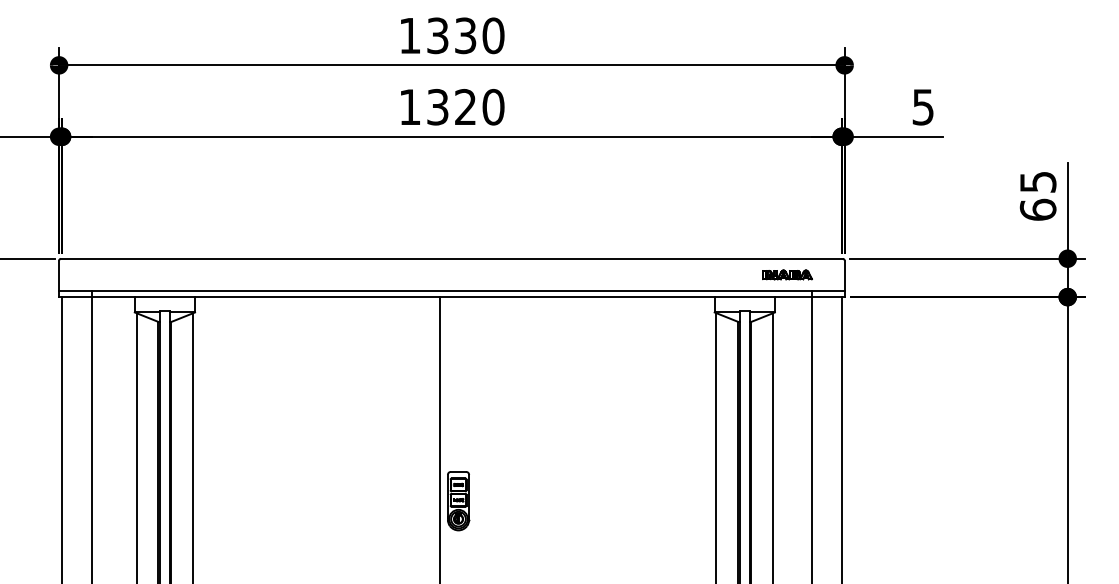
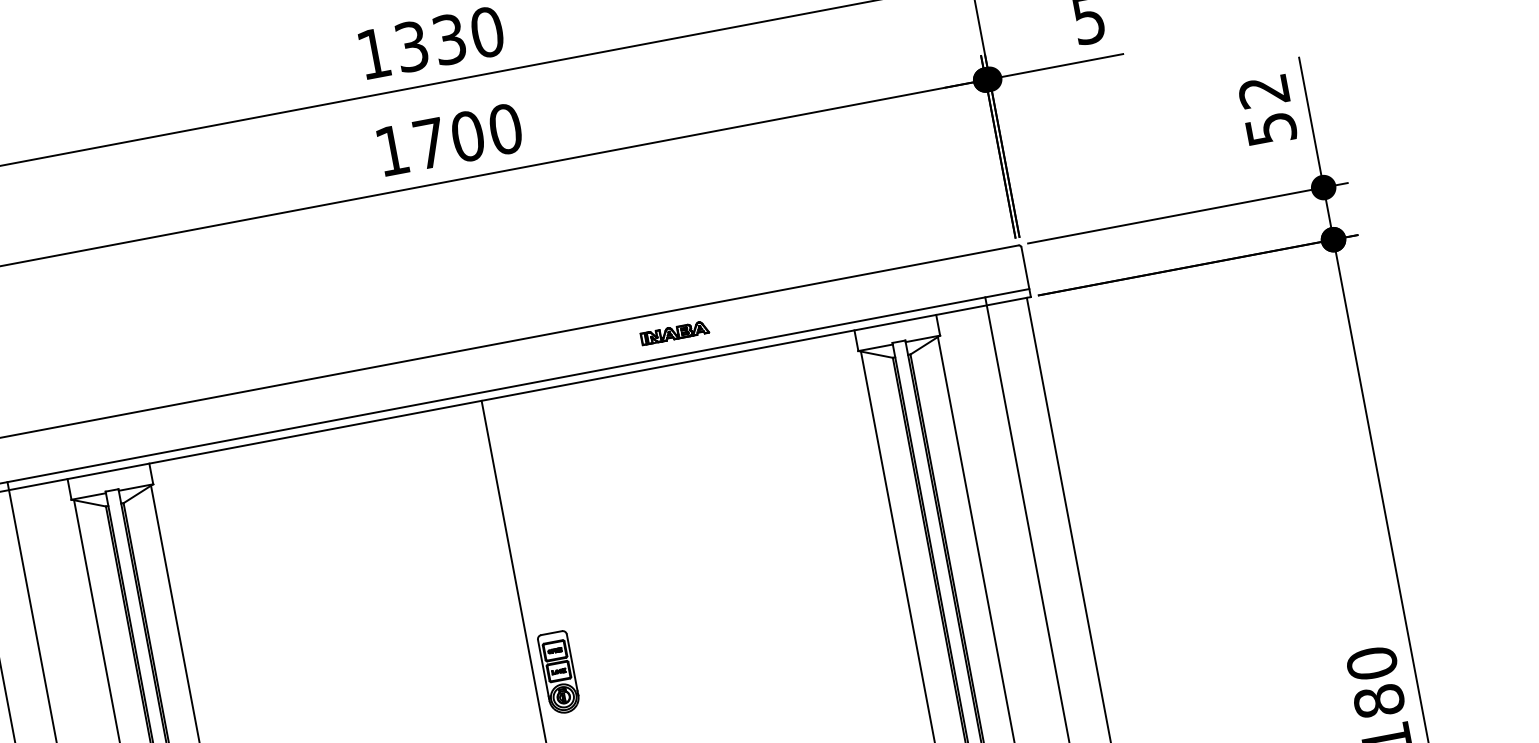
text: (451, 106) -> (448, 139), 1320 -> 1700
text: (1037, 196) -> (1266, 110), 65 -> 52
part: (787, 274) -> (674, 332), moved

